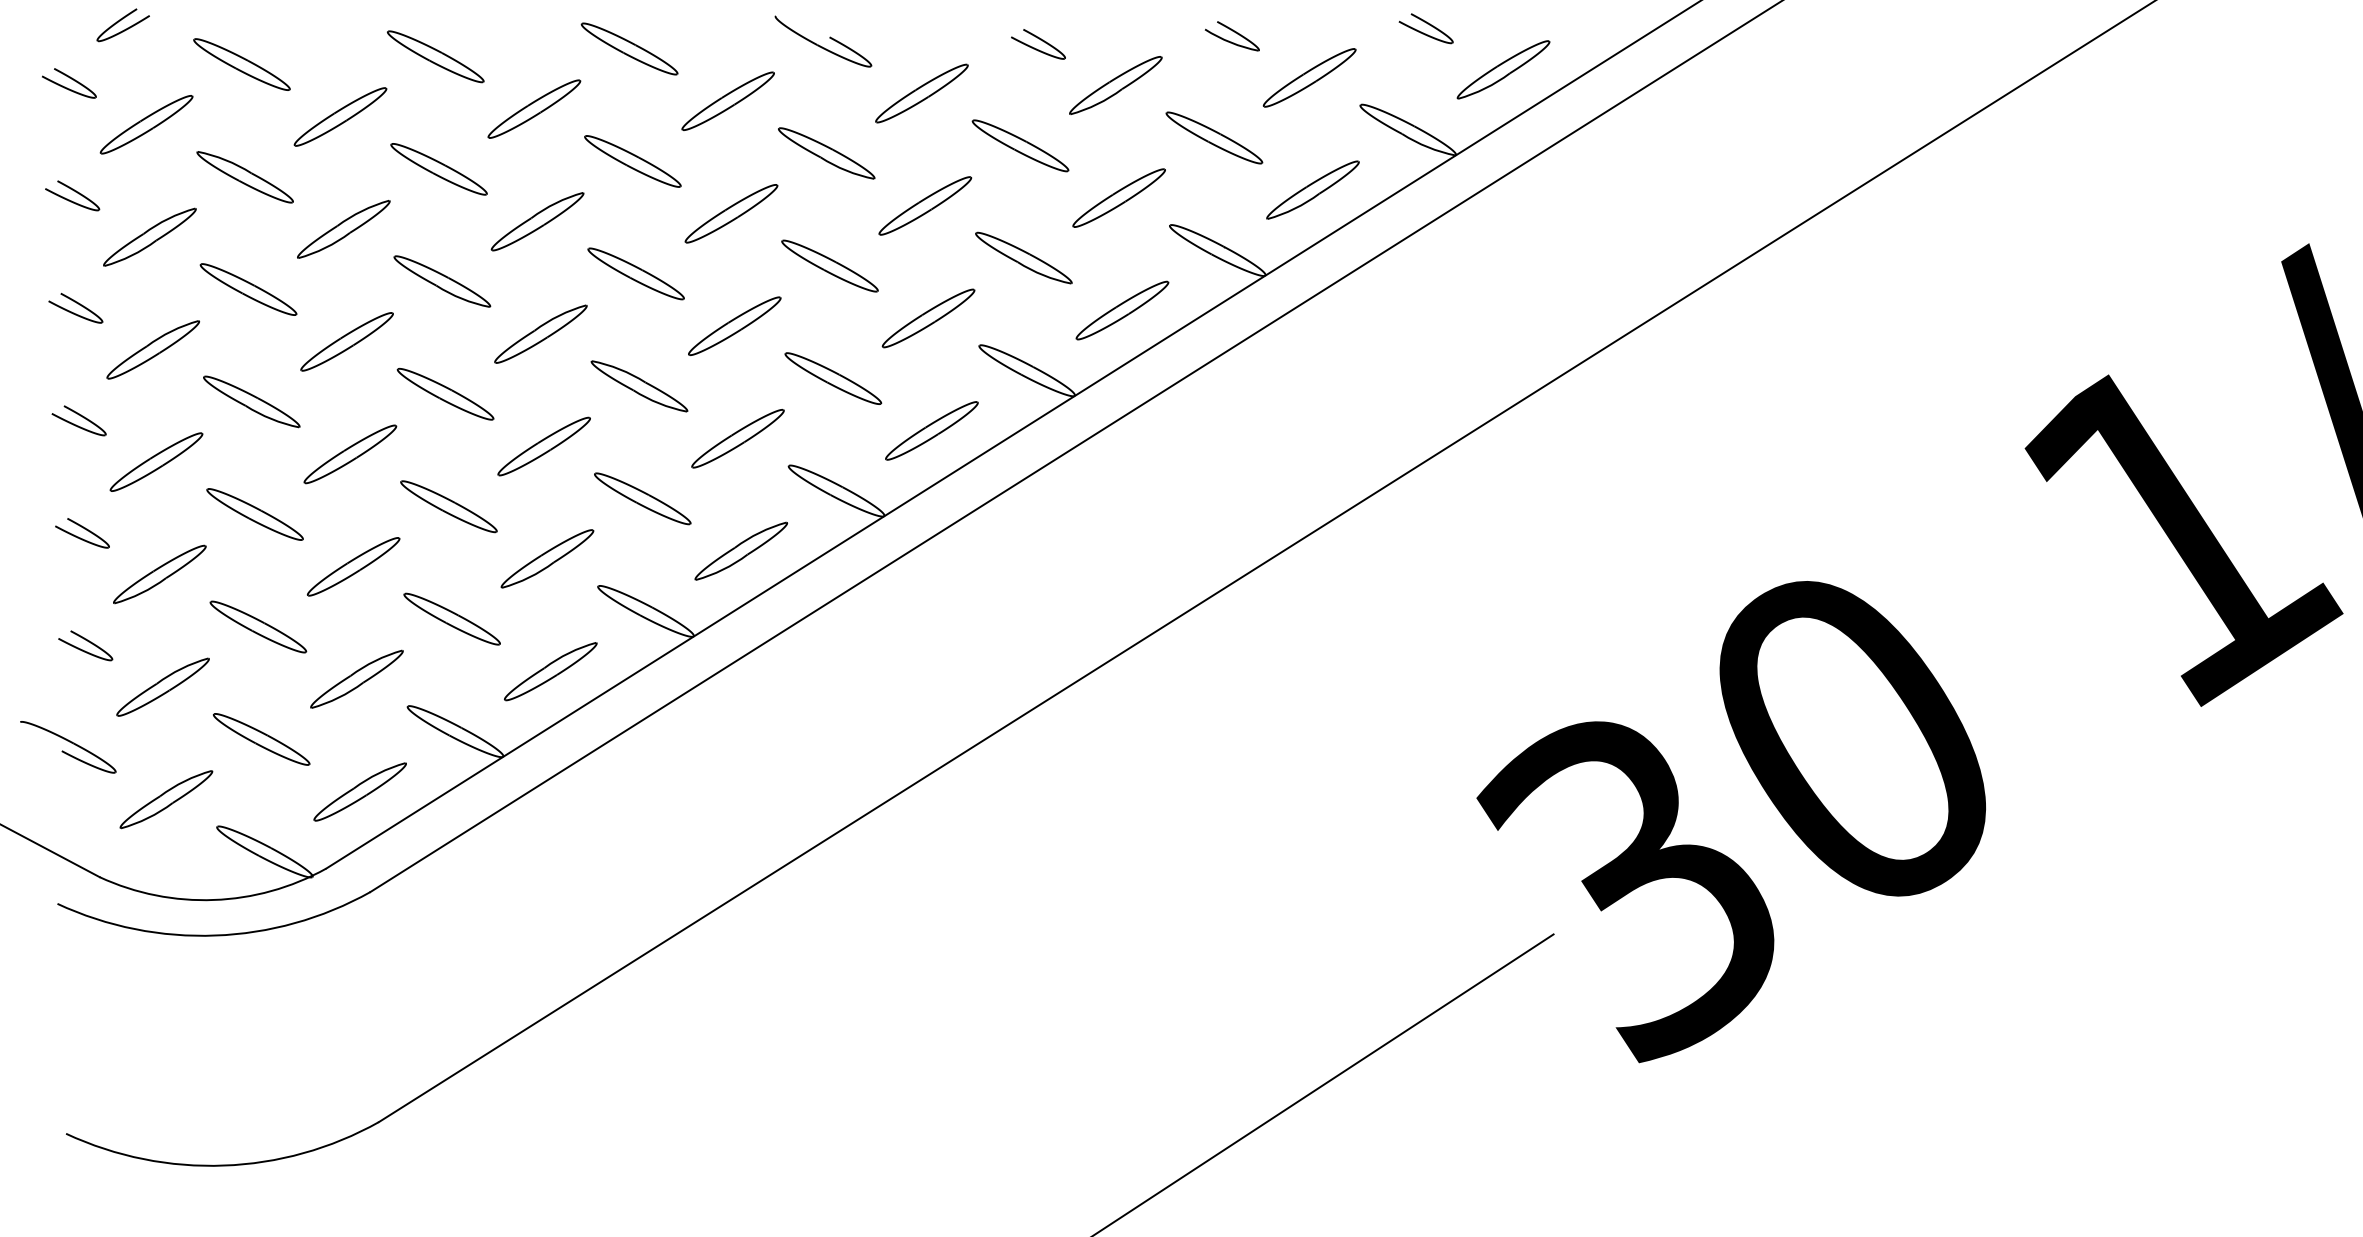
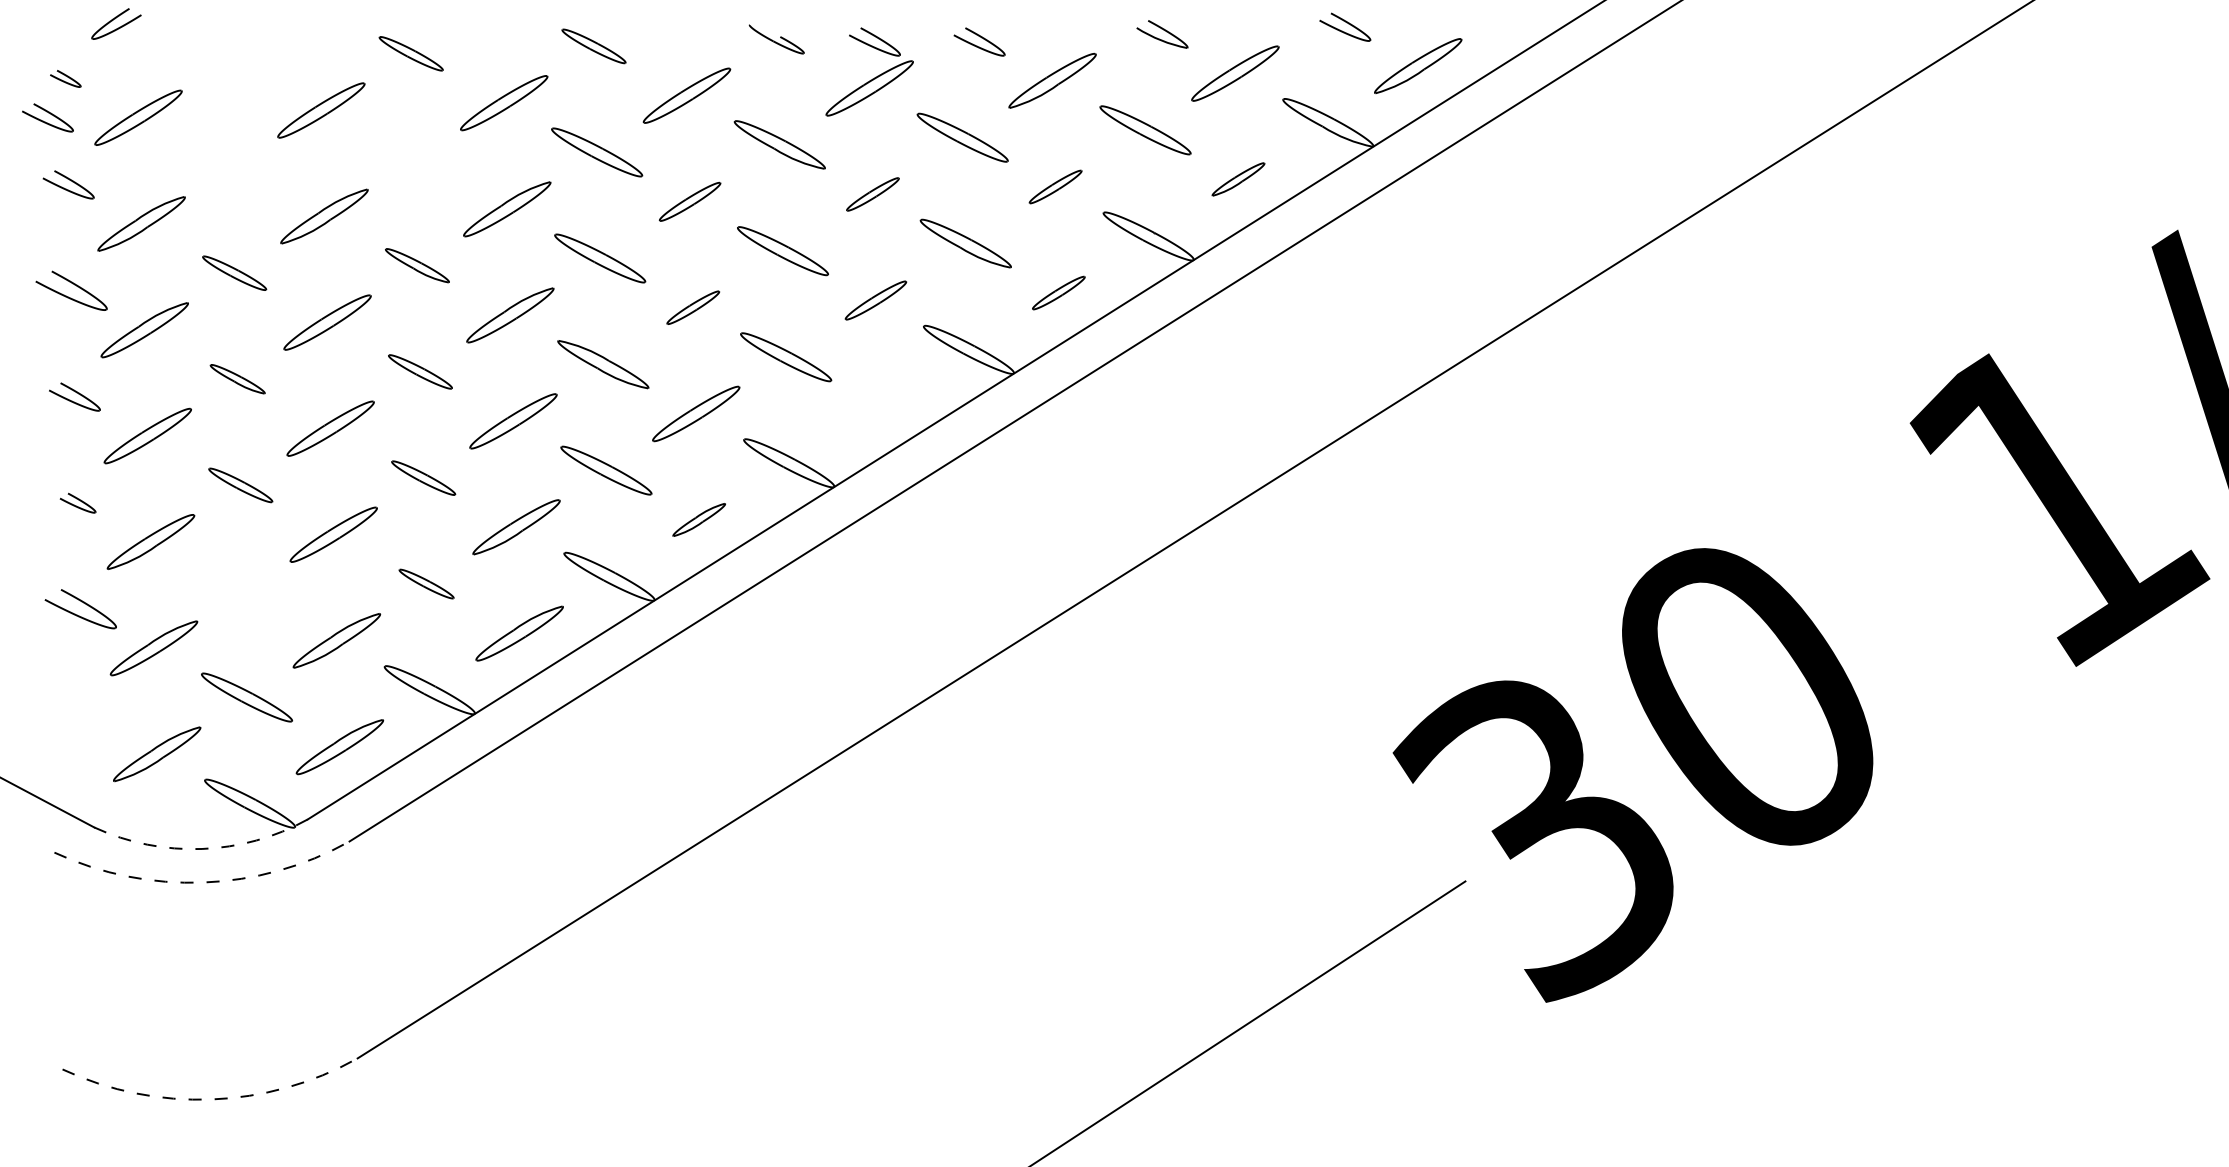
part: (823, 41) -> (776, 39), size x0.6
part: (927, 44) -> (874, 42), added
part: (629, 48) -> (593, 45), size x0.7
part: (435, 56) -> (410, 53), size x0.7
part: (241, 64) -> (227, 61), removed
part: (69, 83) -> (65, 78), size x0.6
part: (50, 124) -> (47, 117), added
part: (438, 169) -> (413, 160), removed
part: (244, 177) -> (230, 167), removed
part: (1312, 189) -> (1238, 178), size x0.6
part: (1118, 197) -> (1055, 186), size x0.6
part: (925, 205) -> (873, 193), size x0.6
part: (731, 213) -> (690, 201), size x0.7
part: (442, 281) -> (417, 265), size x0.7
part: (248, 289) -> (234, 273), size x0.7
part: (75, 308) -> (71, 291), size x1.4
part: (1122, 310) -> (1058, 293), size x0.6
part: (928, 318) -> (875, 300), size x0.7
part: (734, 325) -> (692, 307), size x0.6
part: (445, 393) -> (420, 371), size x0.7
part: (251, 401) -> (237, 378), size x0.6
part: (931, 430) -> (878, 406), removed
part: (448, 506) -> (423, 477), size x0.7
part: (254, 514) -> (240, 485), size x0.7
part: (82, 533) -> (78, 503), size x0.7
part: (740, 550) -> (698, 519), size x0.6
part: (451, 618) -> (426, 583), size x0.6
part: (258, 626) -> (244, 591), removed
part: (85, 645) -> (80, 608), size x1.4
part: (68, 747) -> (64, 705), removed
arc: (213, 900) -> (201, 849), solid -> dashed
arc: (215, 935) -> (203, 882), solid -> dashed
arc: (223, 1165) -> (211, 1099), solid -> dashed

